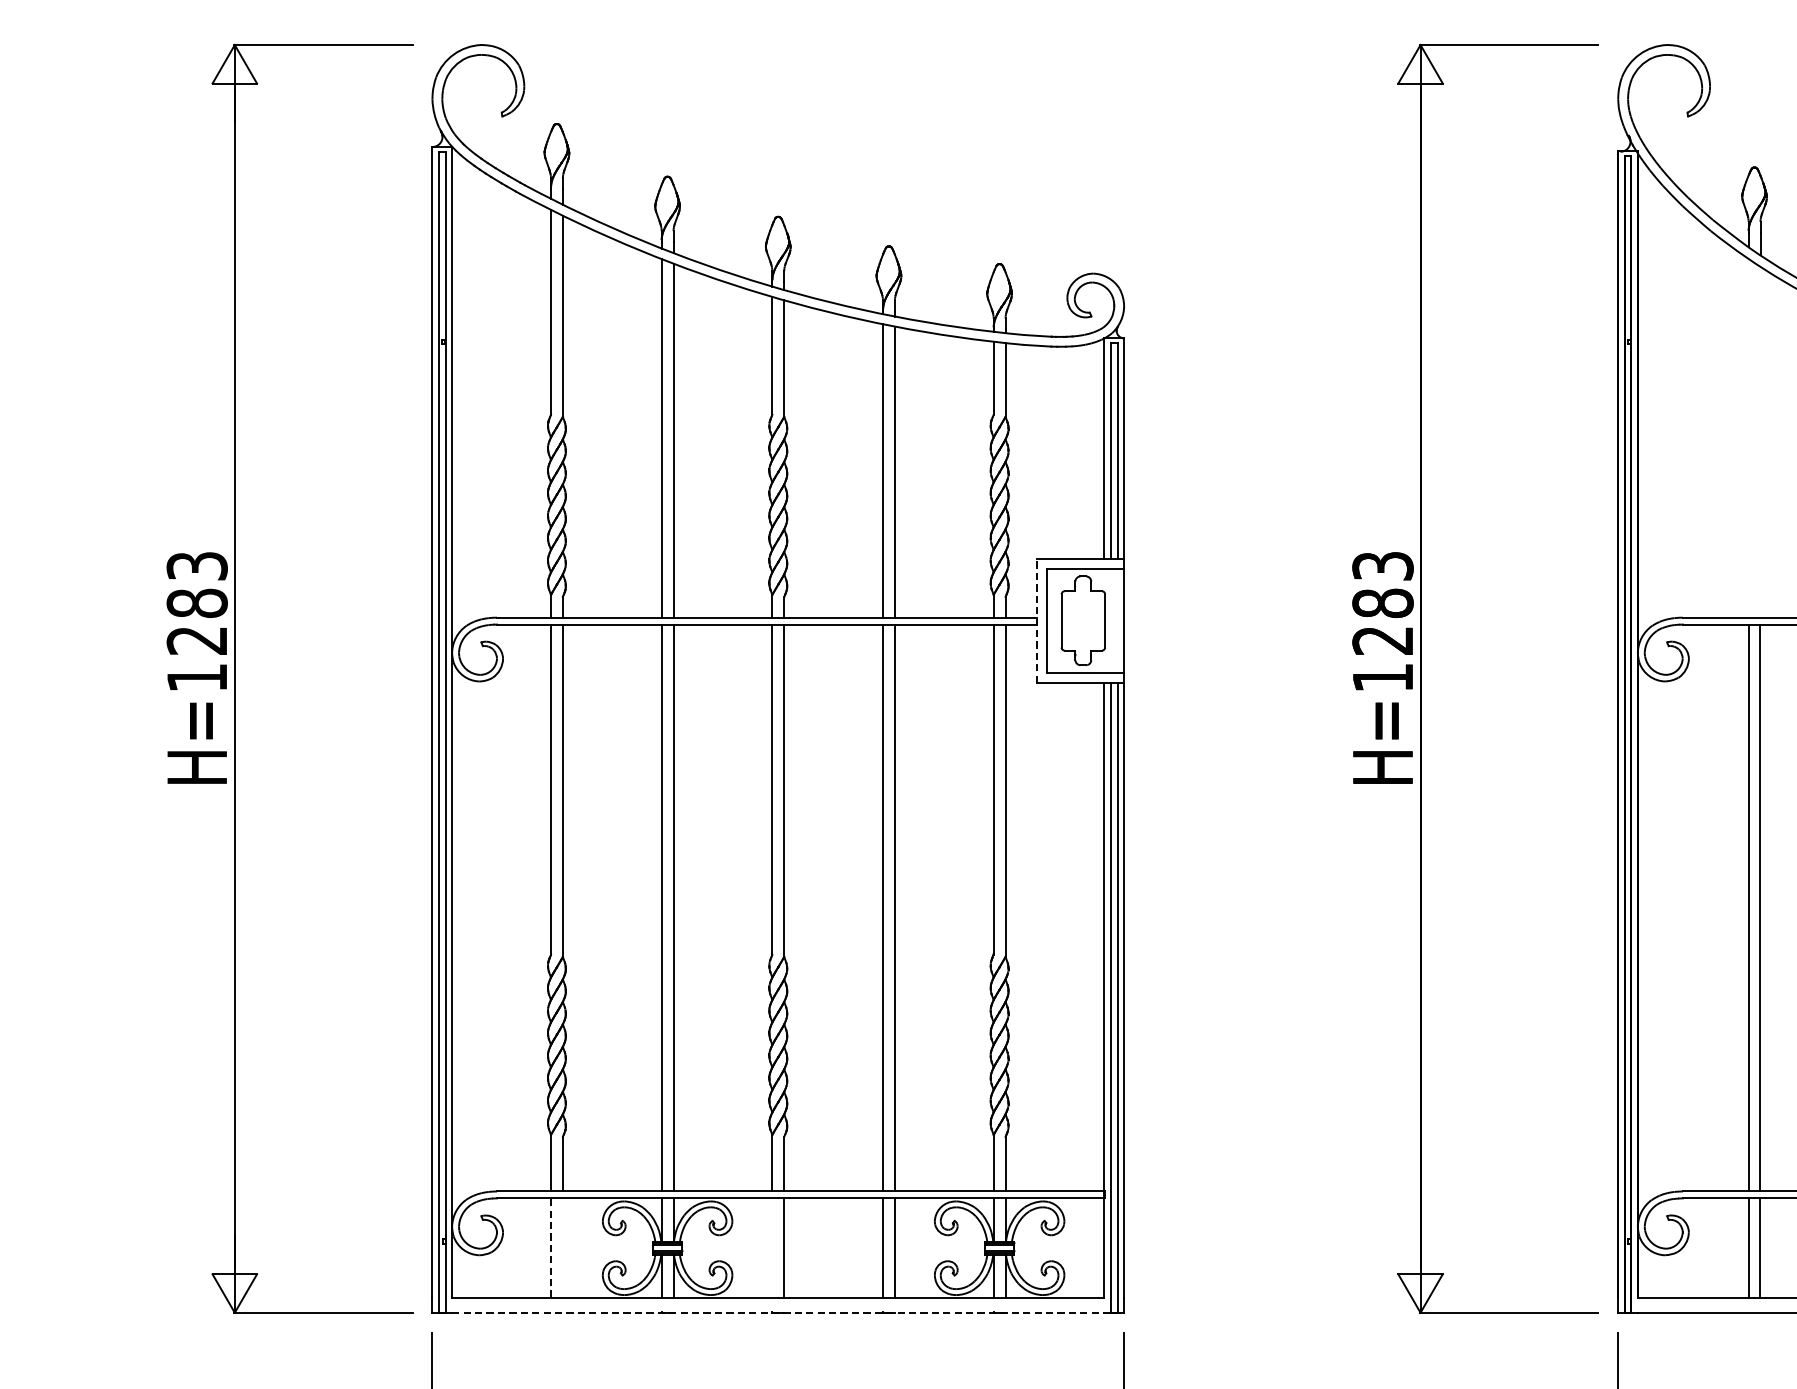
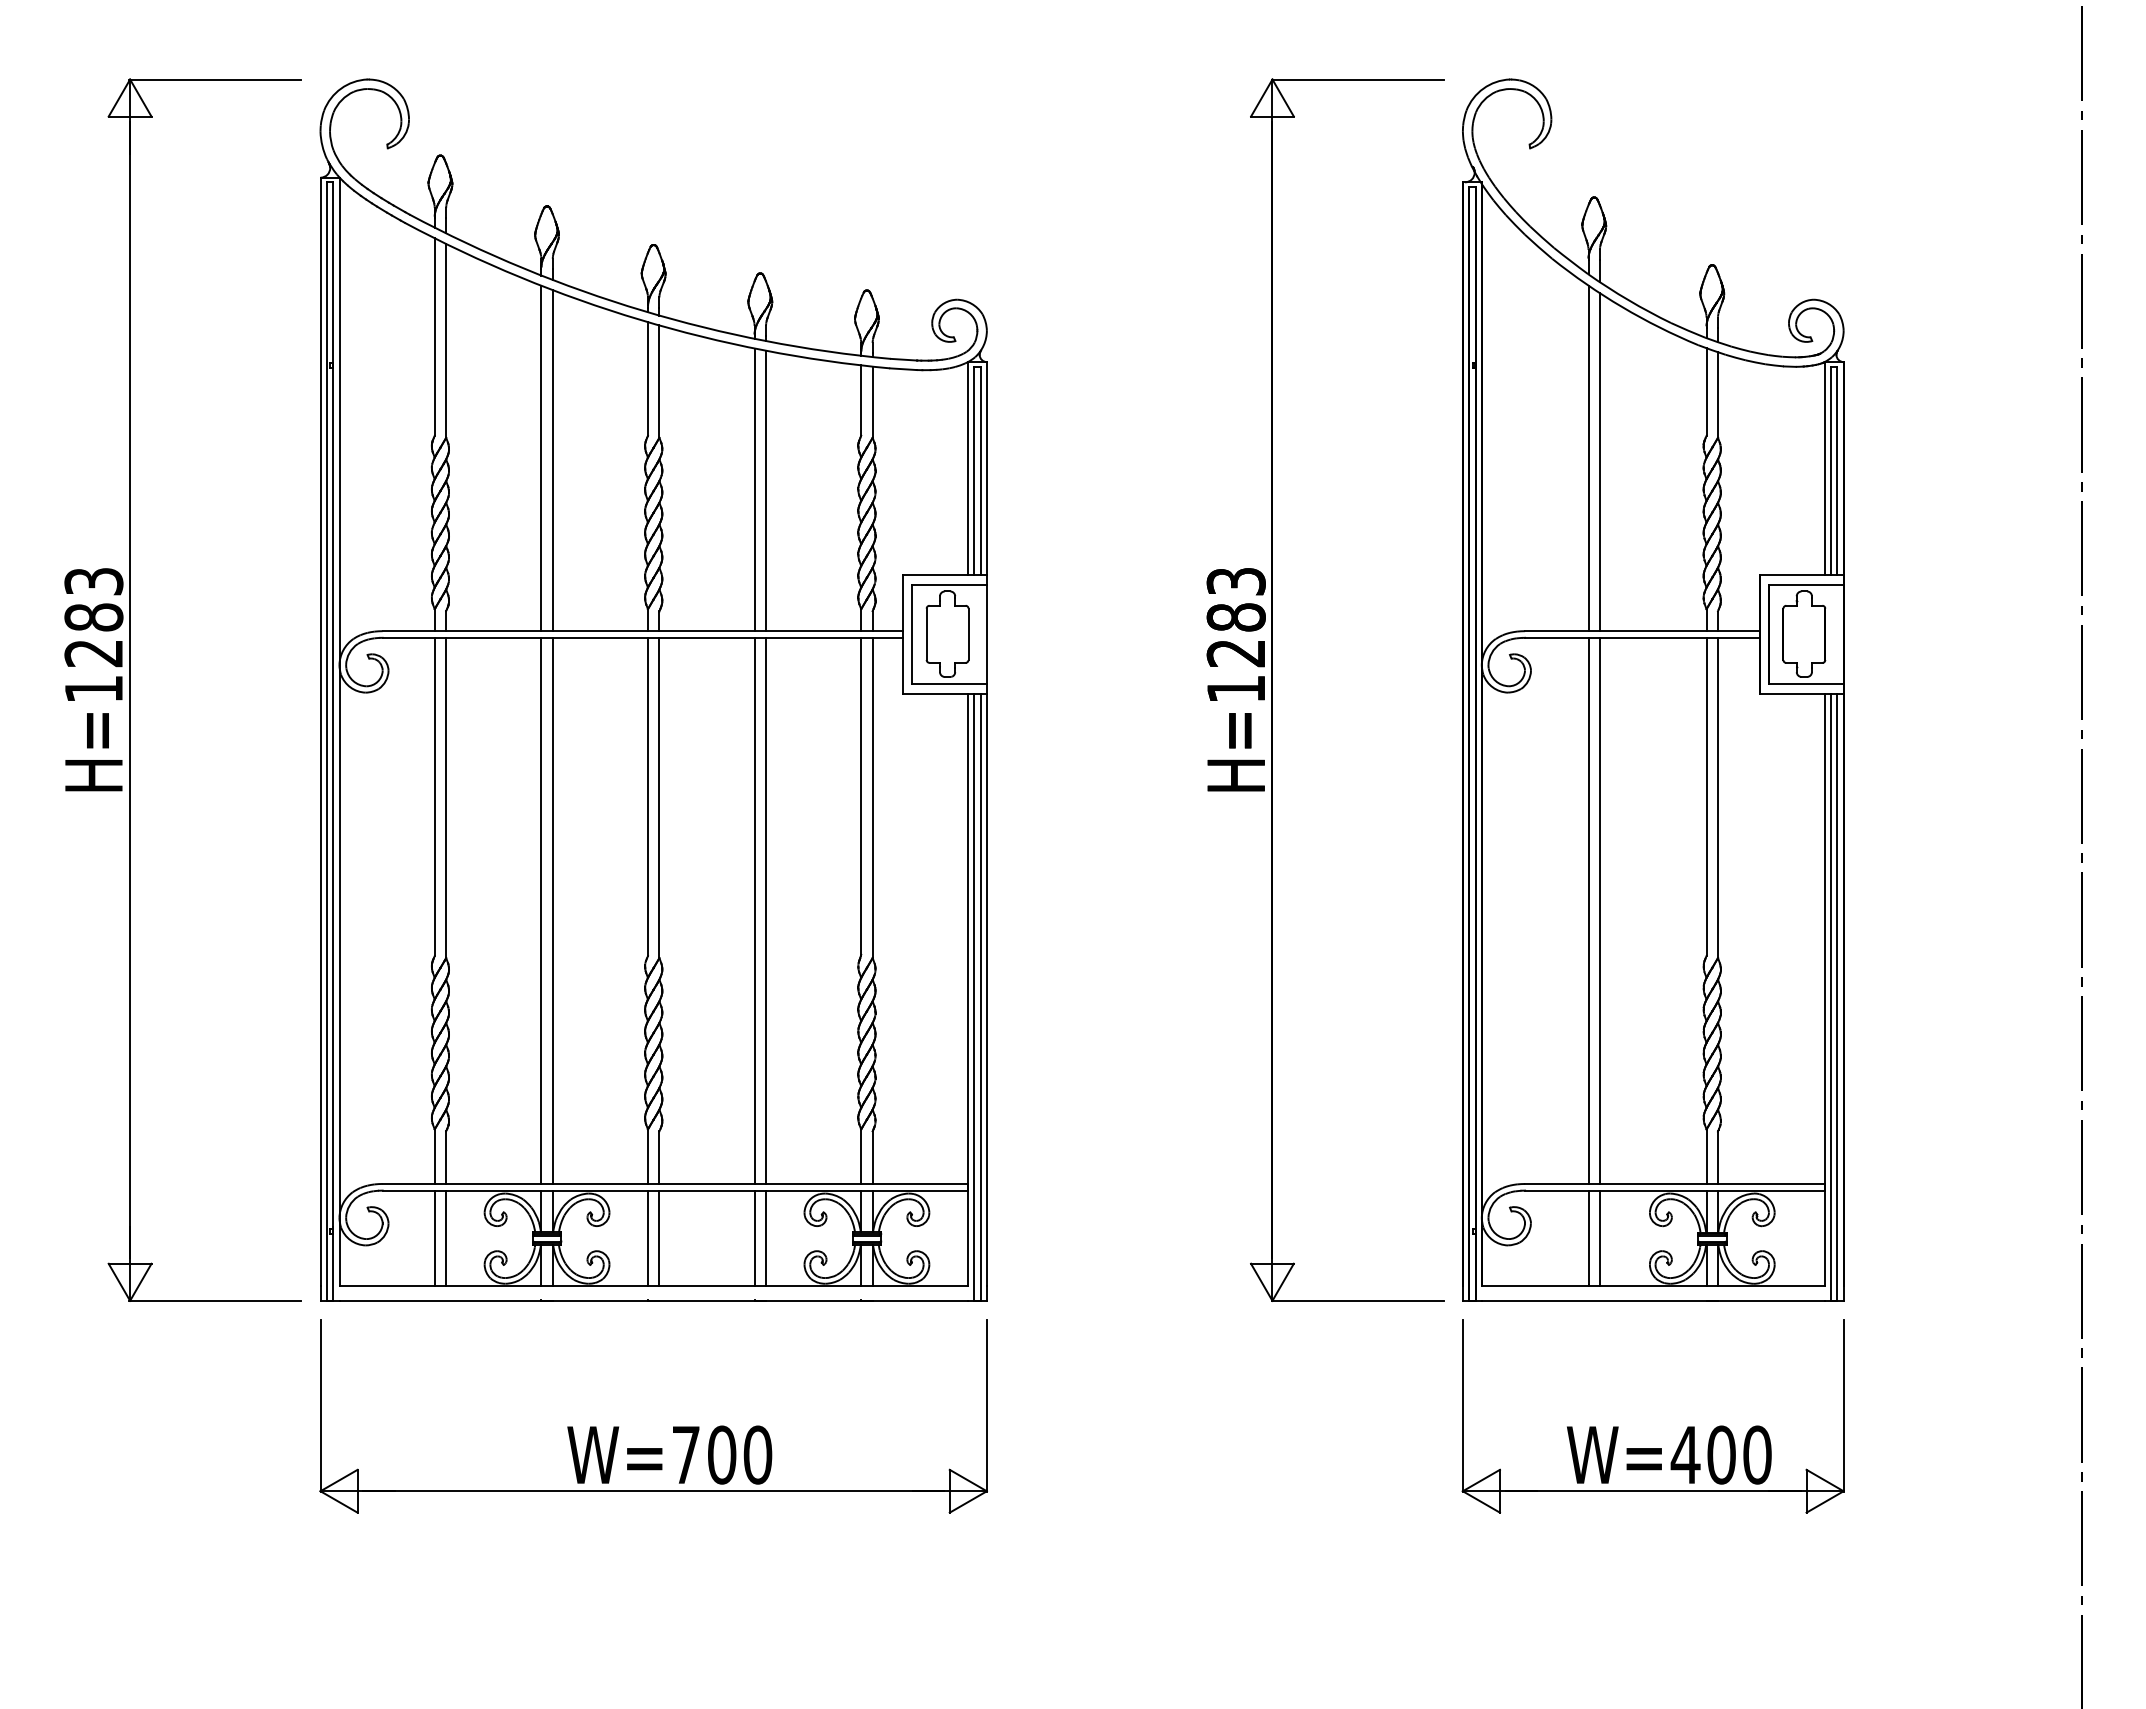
line: (1748, 438) -> (1588, 458), added
line: (1760, 442) -> (1599, 462), added
line: (1036, 621) -> (902, 634), dashed -> solid
line: (550, 1248) -> (434, 1238), dashed -> solid
line: (563, 1248) -> (446, 1238), added
line: (771, 1248) -> (647, 1238), added
line: (779, 1312) -> (654, 1300), dashed -> solid

